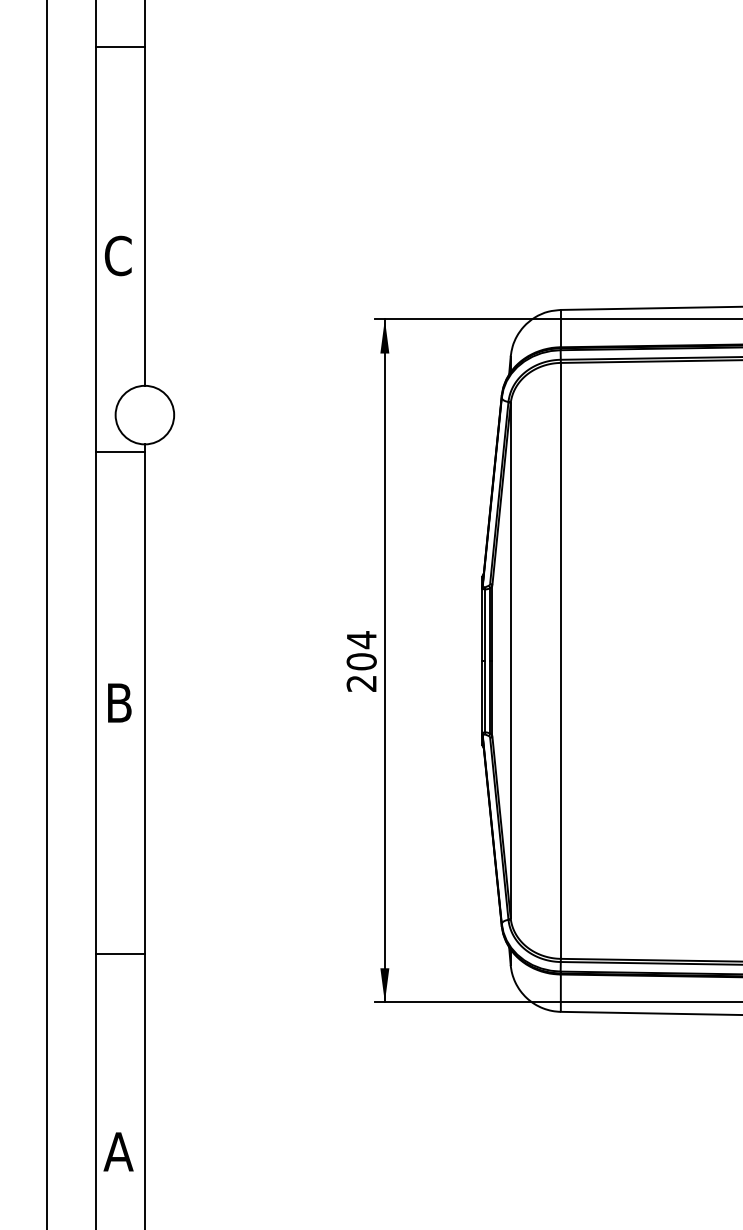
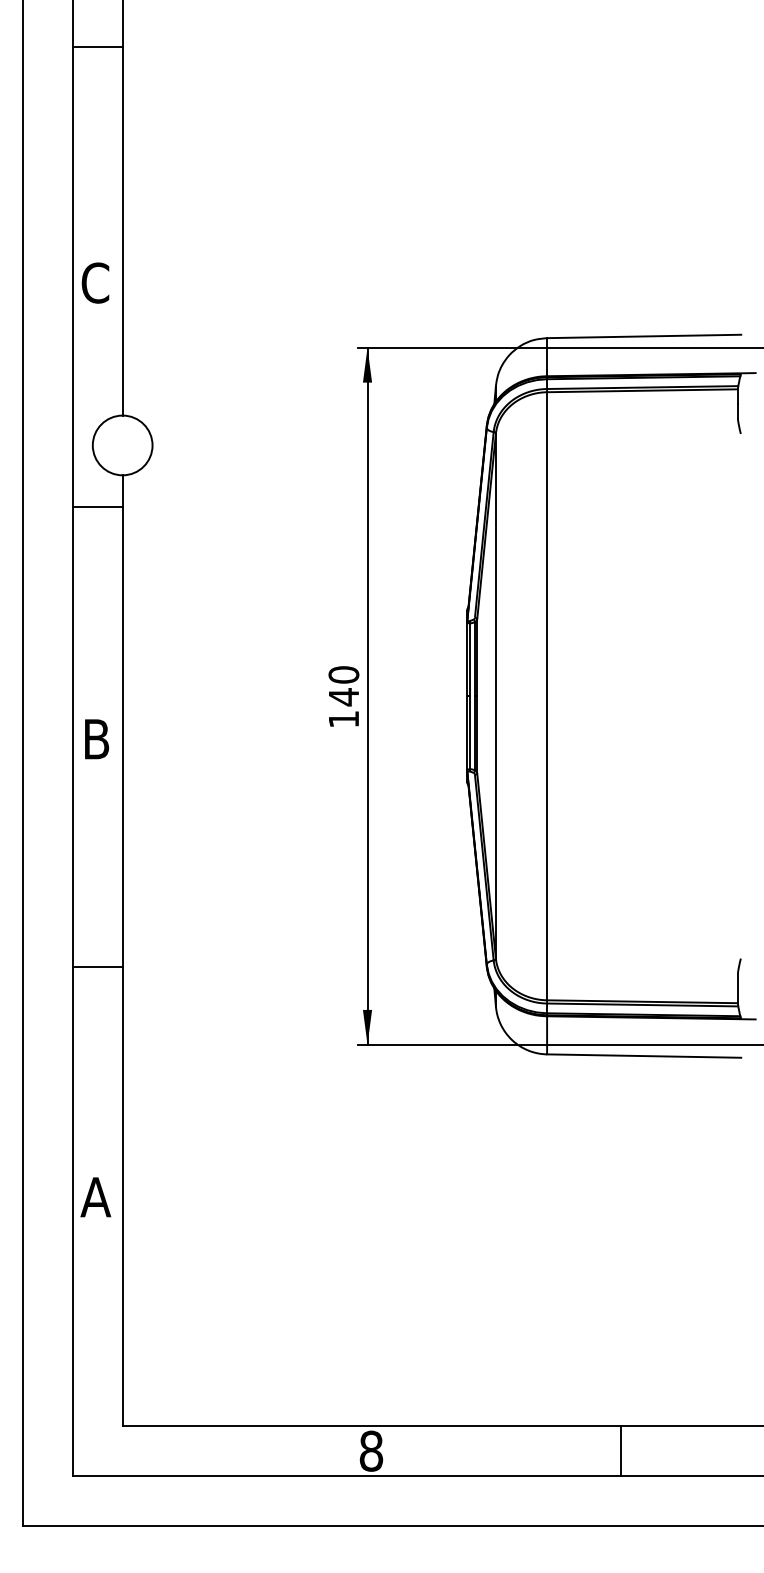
line: (120, 47) -> (97, 47), moved
line: (120, 451) -> (97, 506), moved
text: (361, 661) -> (343, 696), 204 -> 140
line: (120, 954) -> (97, 966), moved

